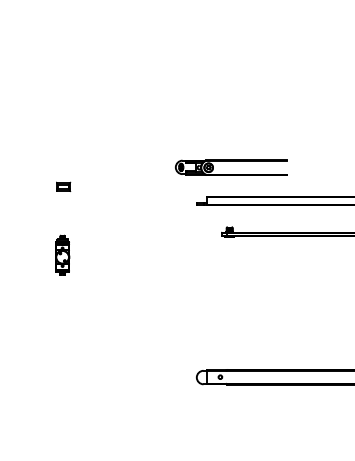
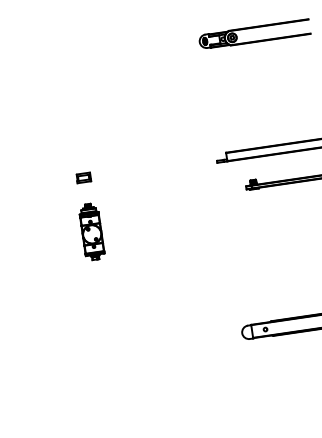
part: (230, 167) -> (253, 34), moved
part: (63, 186) -> (83, 177), moved
part: (62, 255) -> (91, 231), size x1.43

